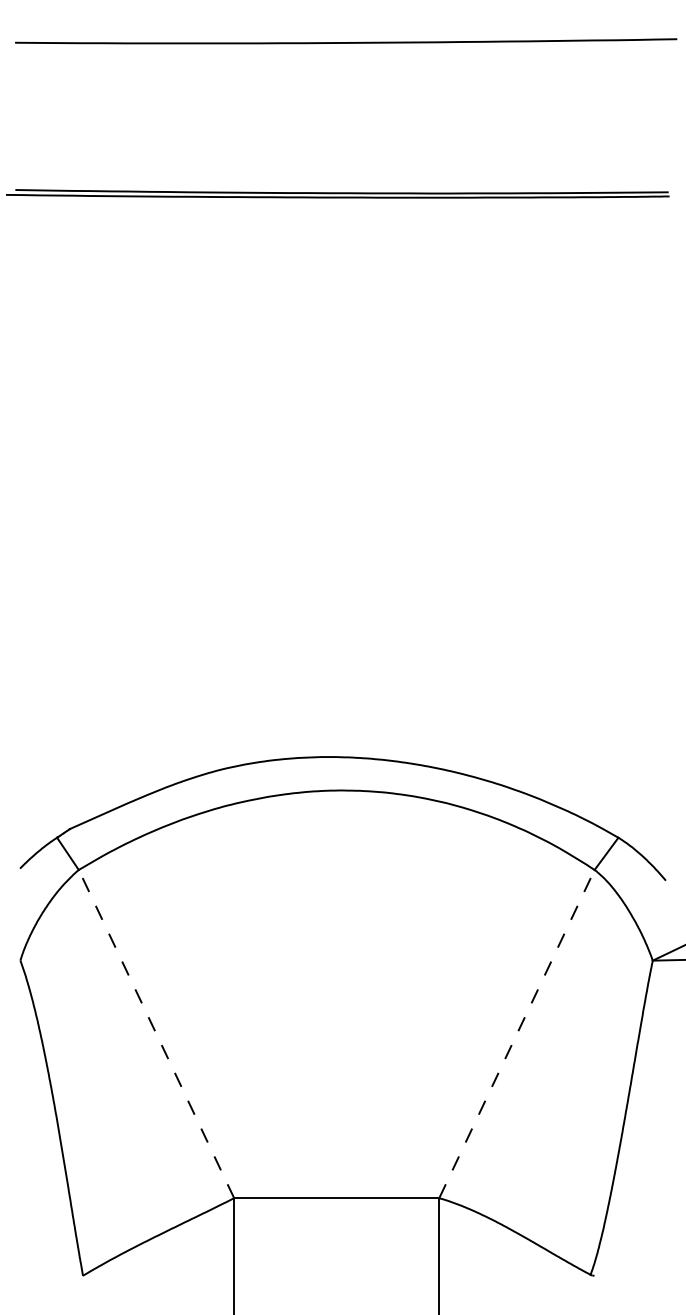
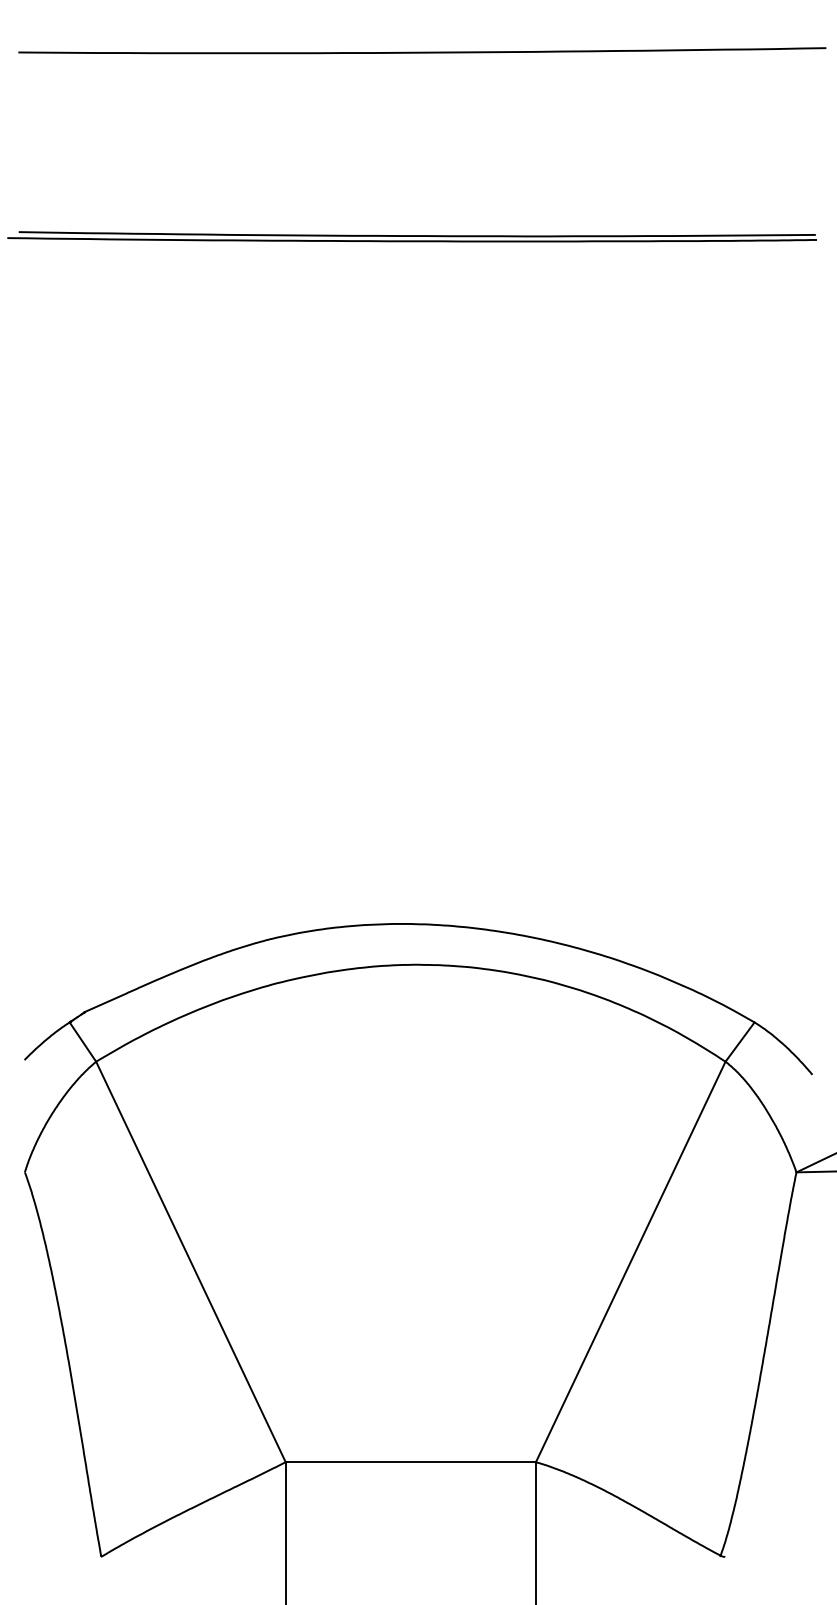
line: (156, 1034) -> (190, 1262), dashed -> solid
line: (516, 1034) -> (630, 1262), dashed -> solid

